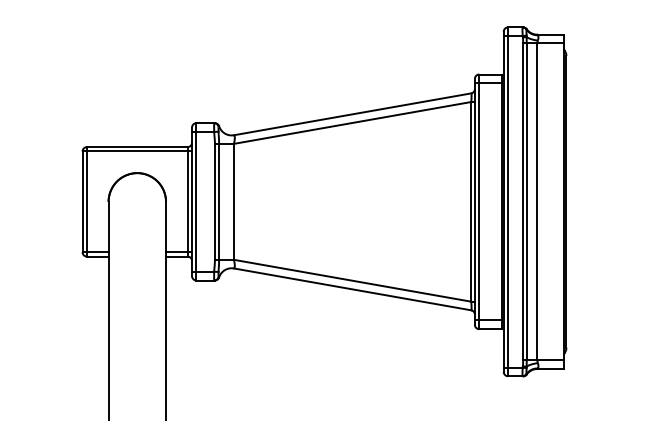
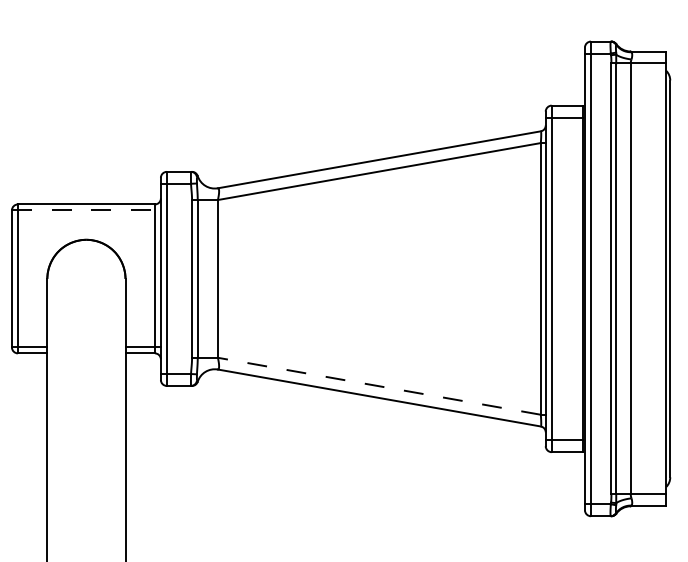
line: (137, 151) -> (86, 210), solid -> dashed
line: (352, 280) -> (379, 385), solid -> dashed

